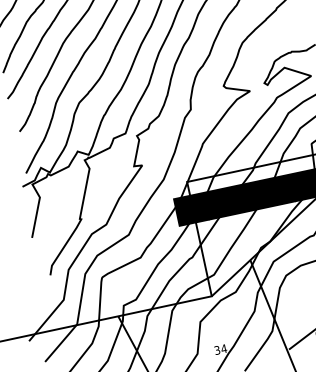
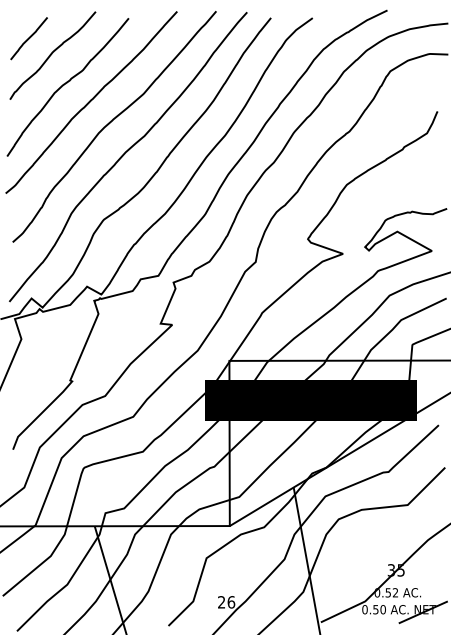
text: (220, 349) -> (226, 602), 34 -> 26

